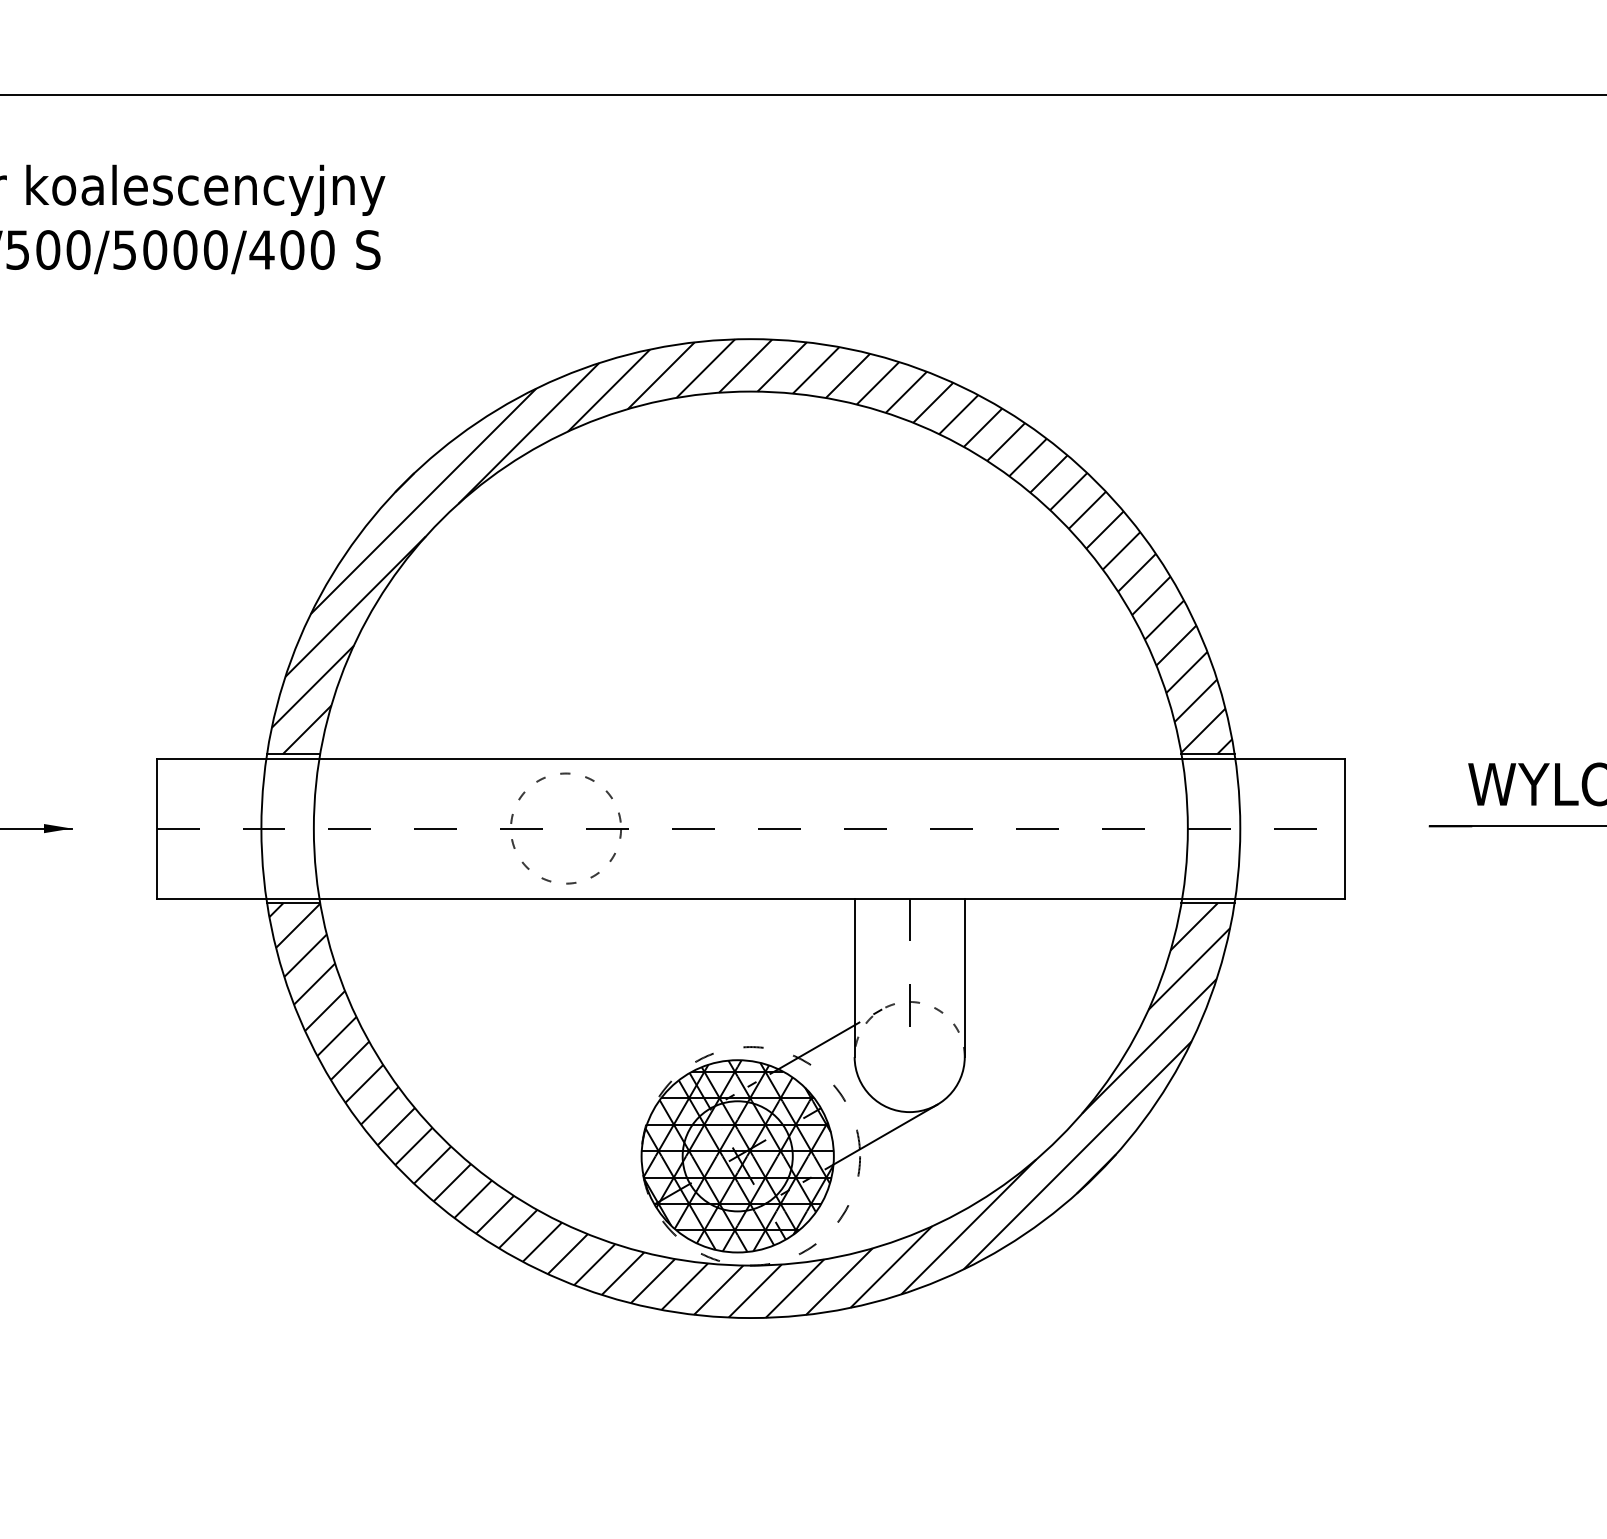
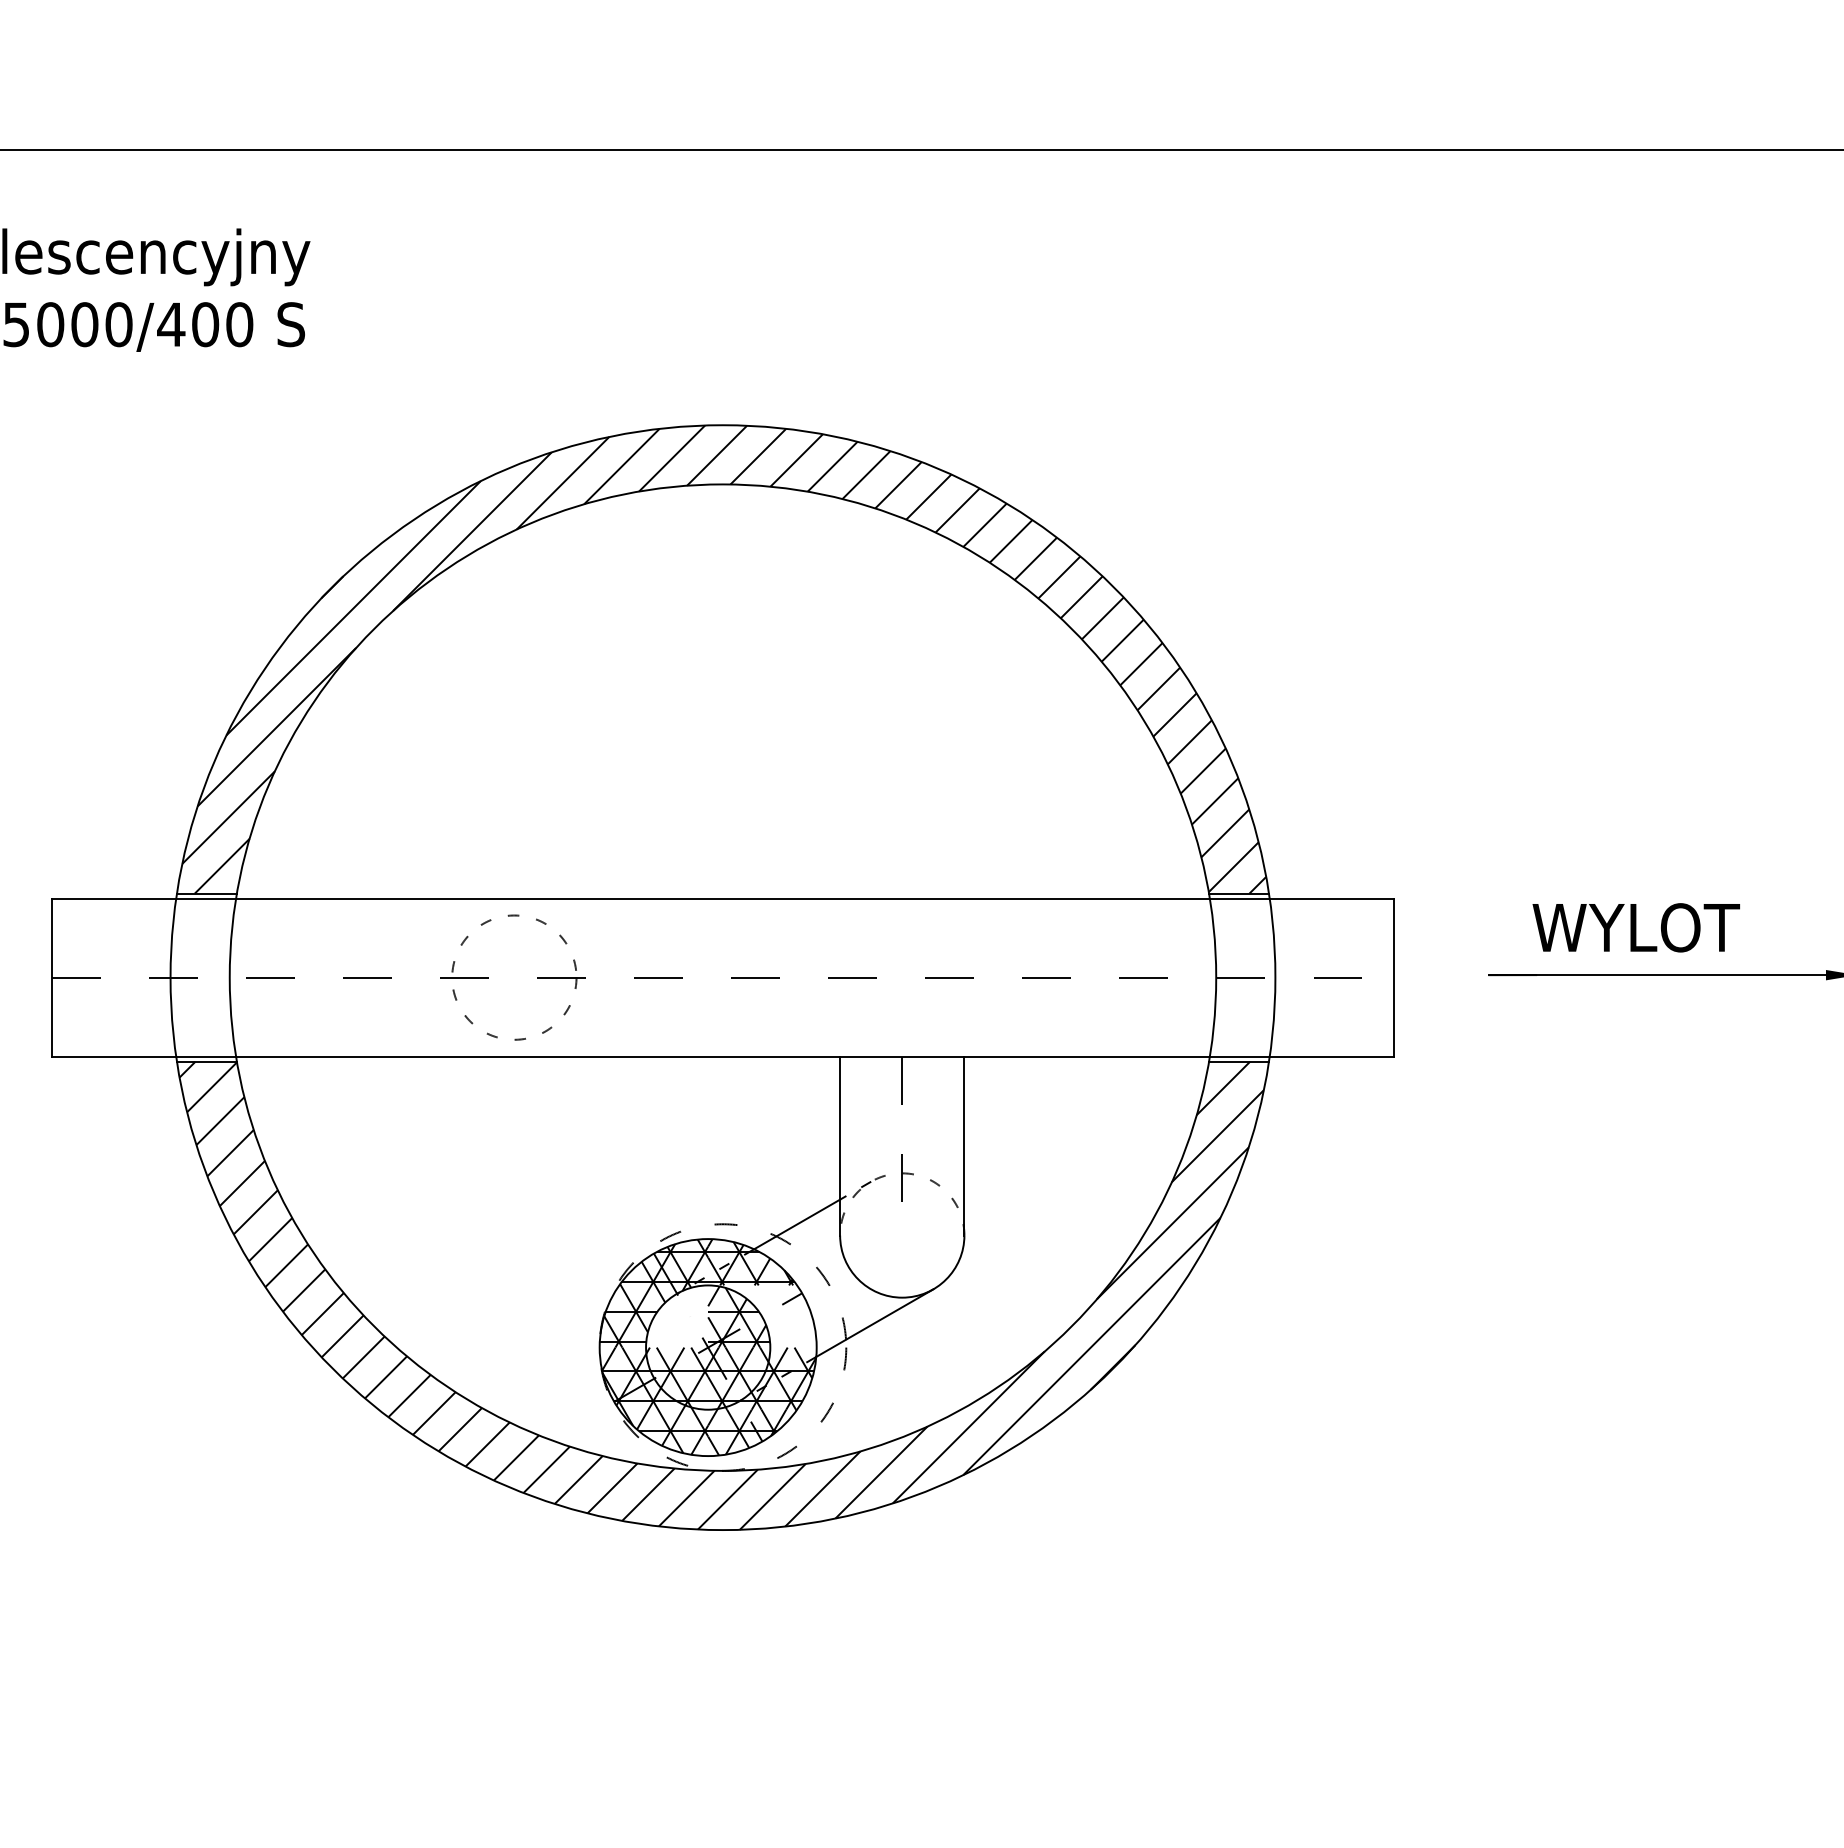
hatch: (790, 1128) -> (767, 1316), removed
hatch: (710, 1129) -> (677, 1317), removed

